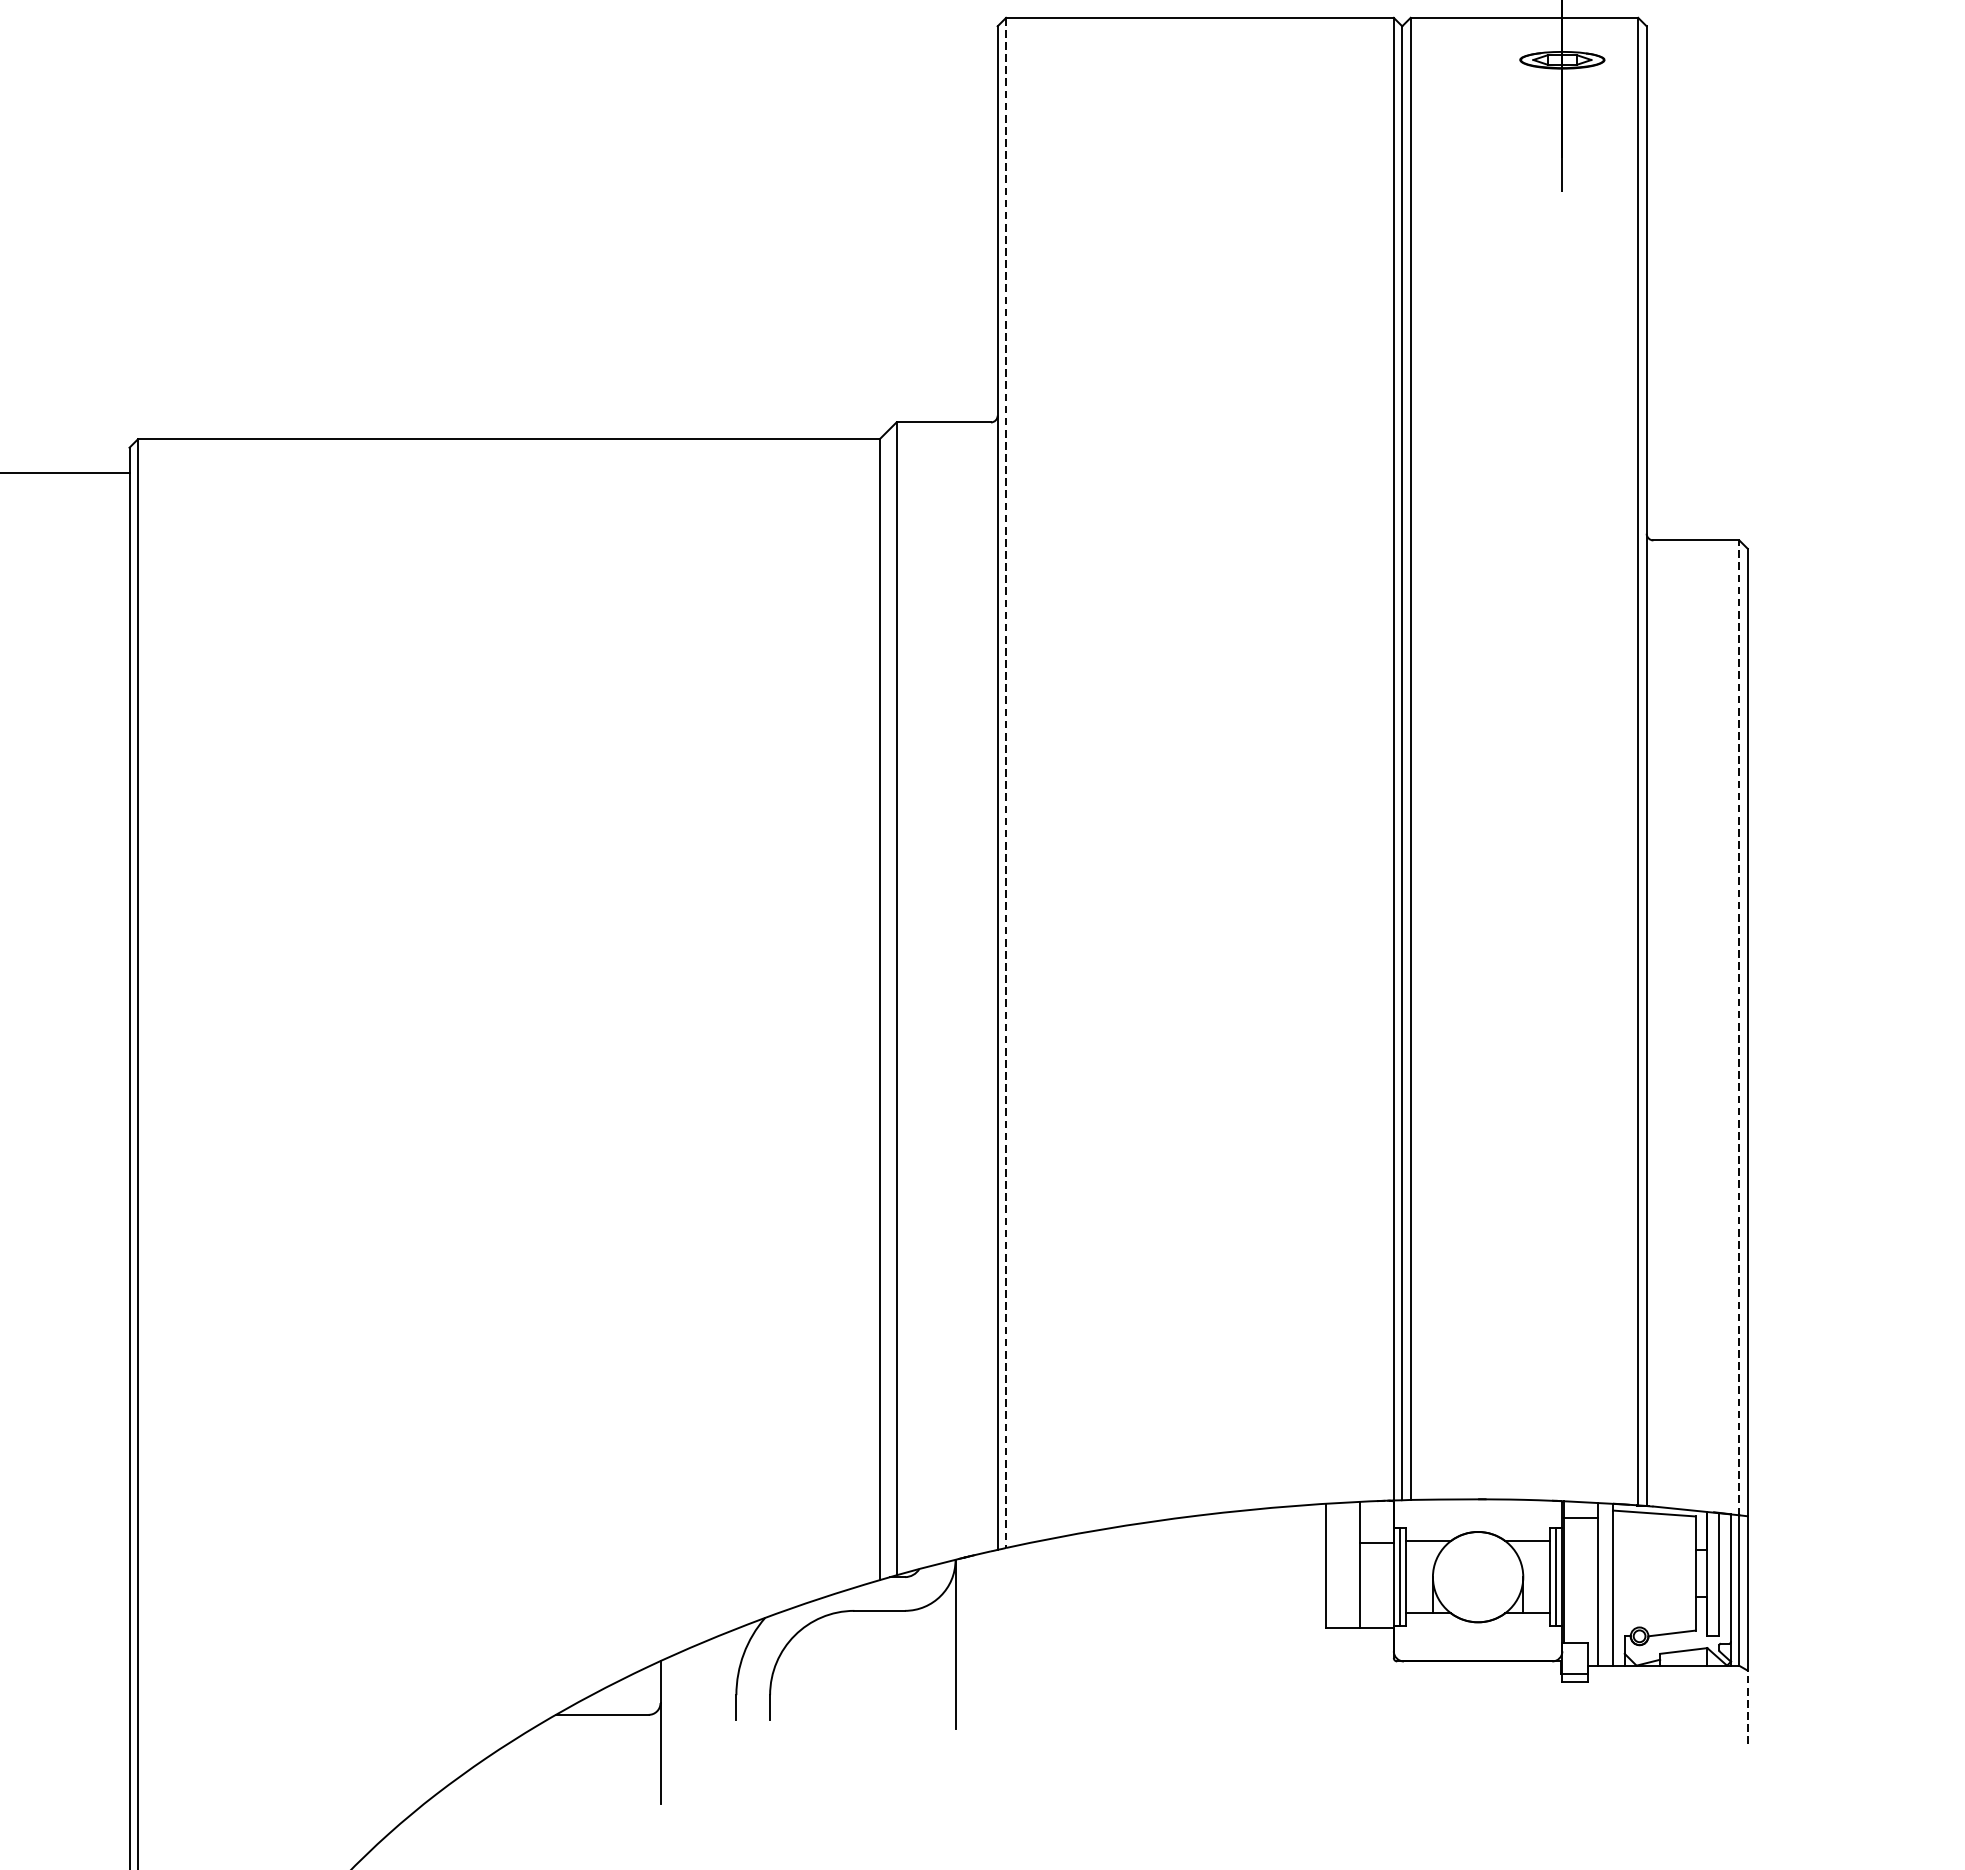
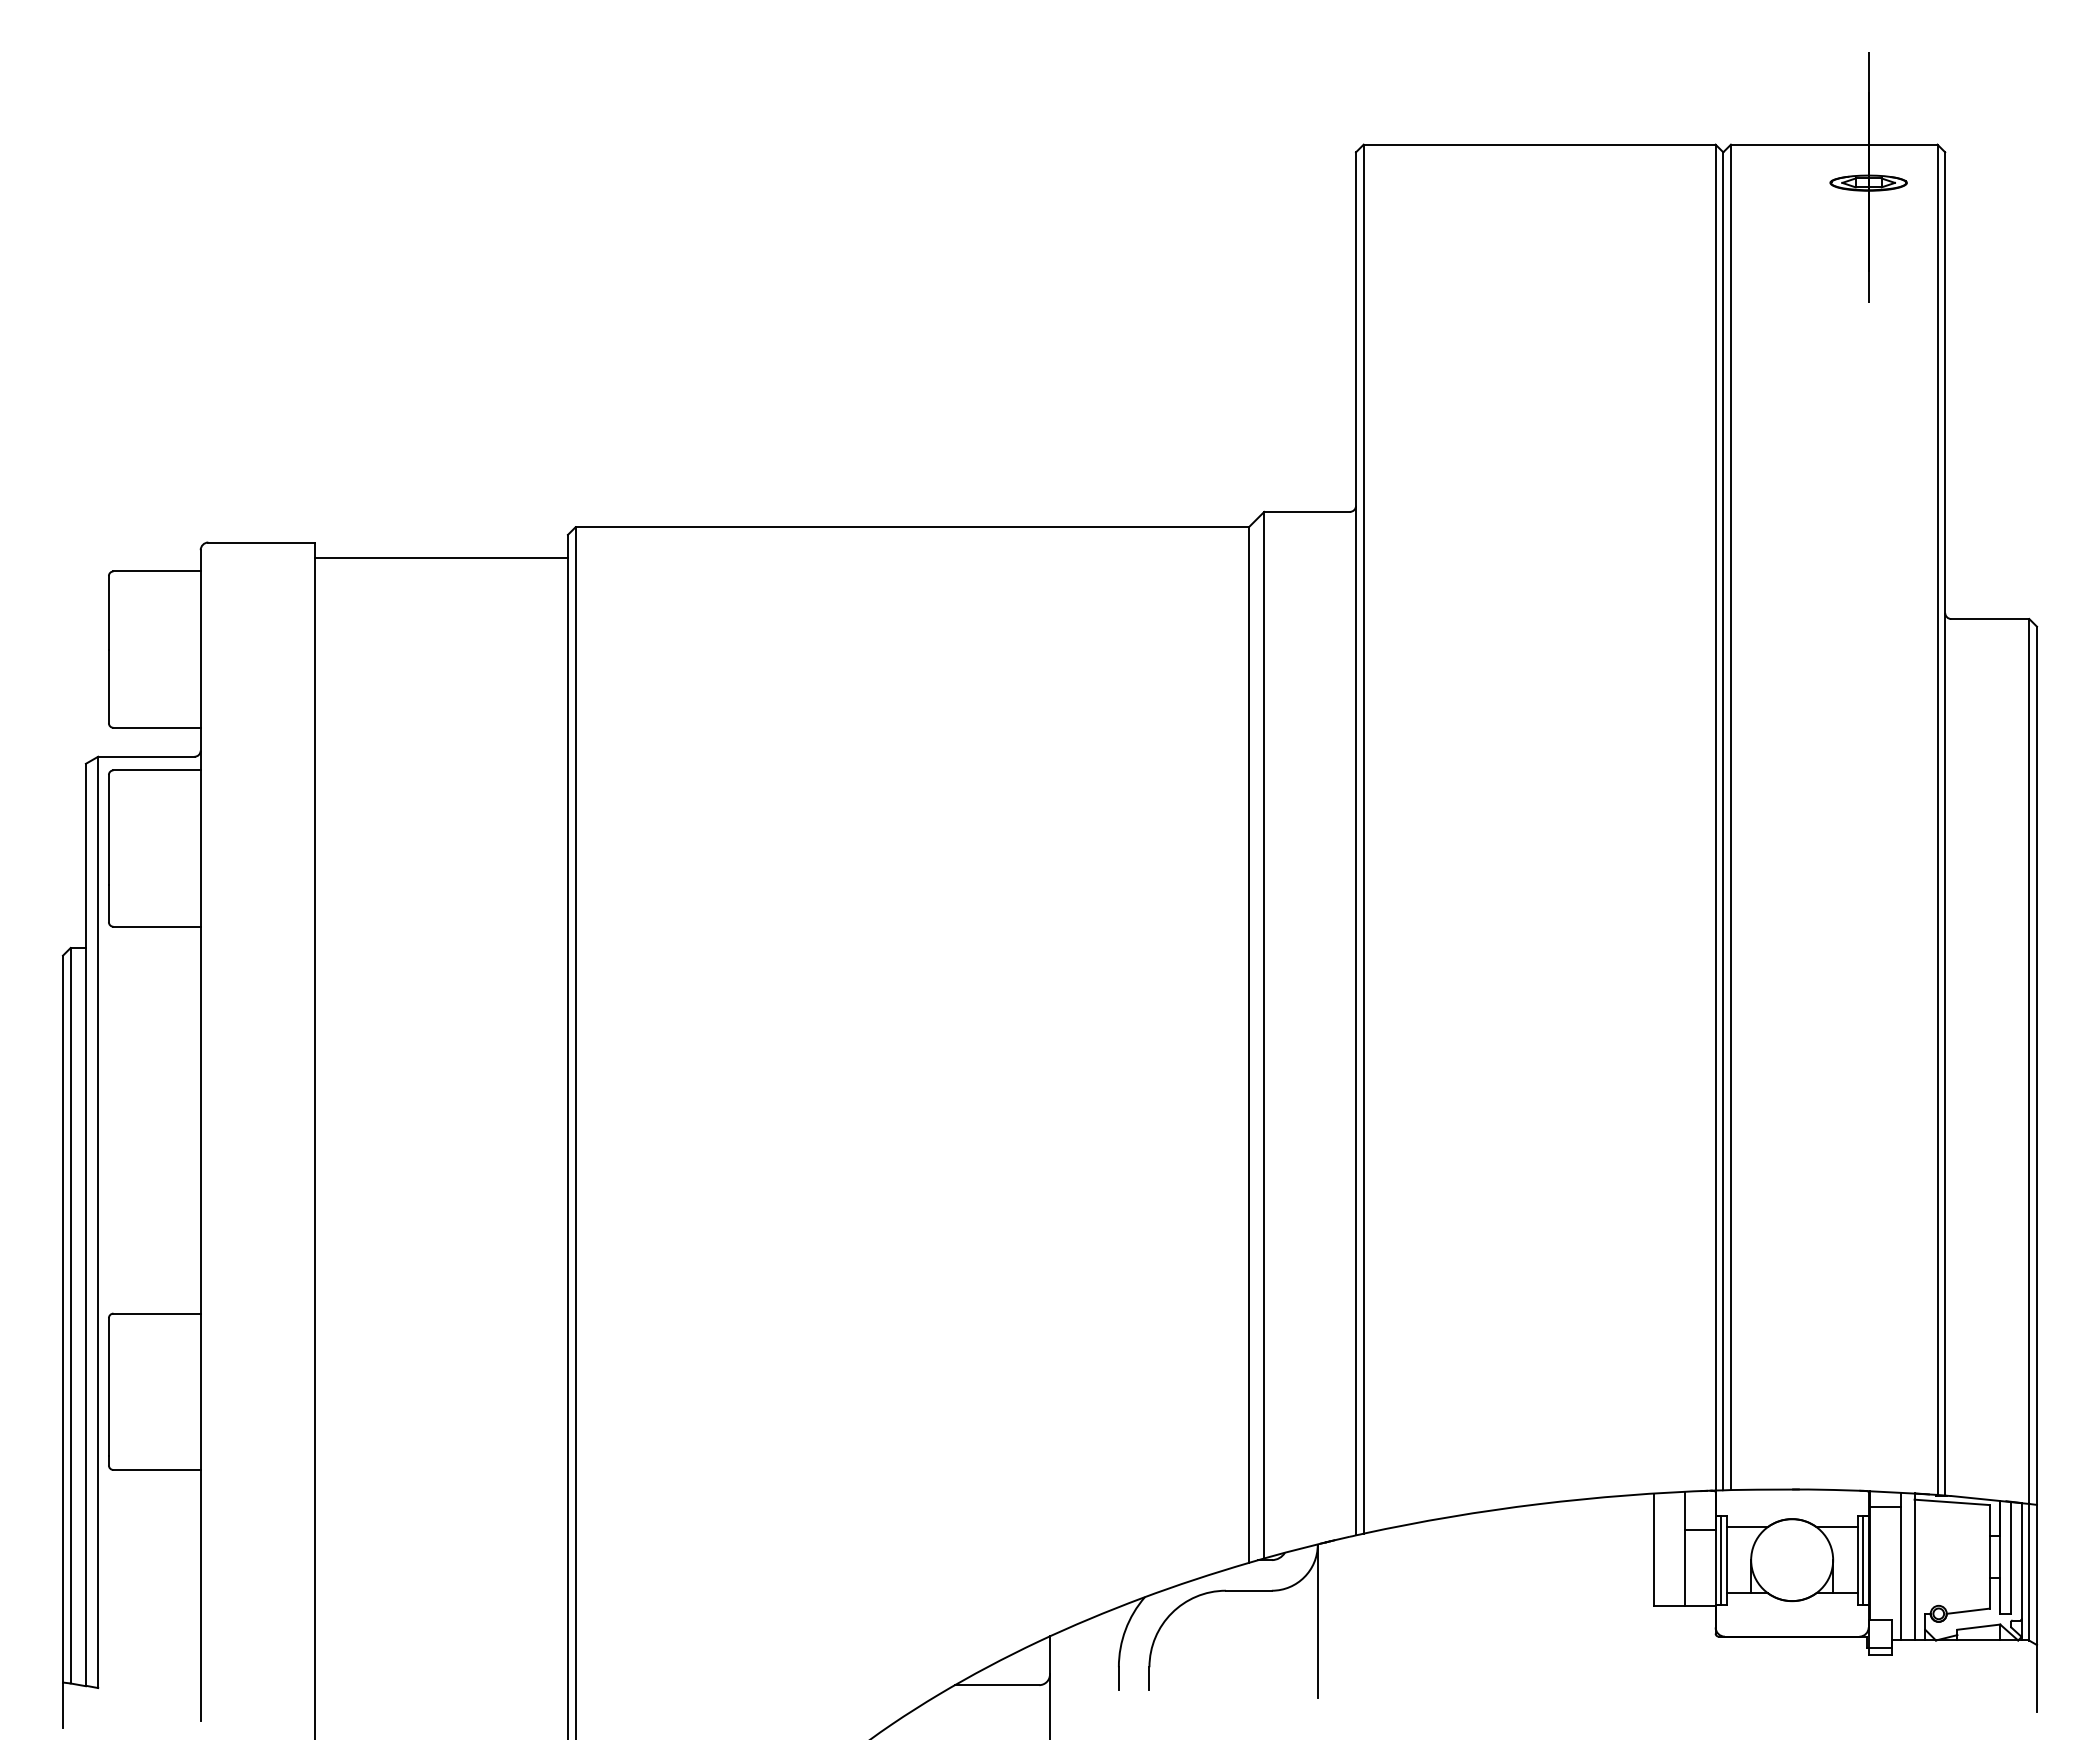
line: (1005, 783) -> (1363, 839), dashed -> solid
line: (1739, 1027) -> (2029, 1061), dashed -> solid
line: (1747, 1706) -> (2036, 1677), dashed -> solid

